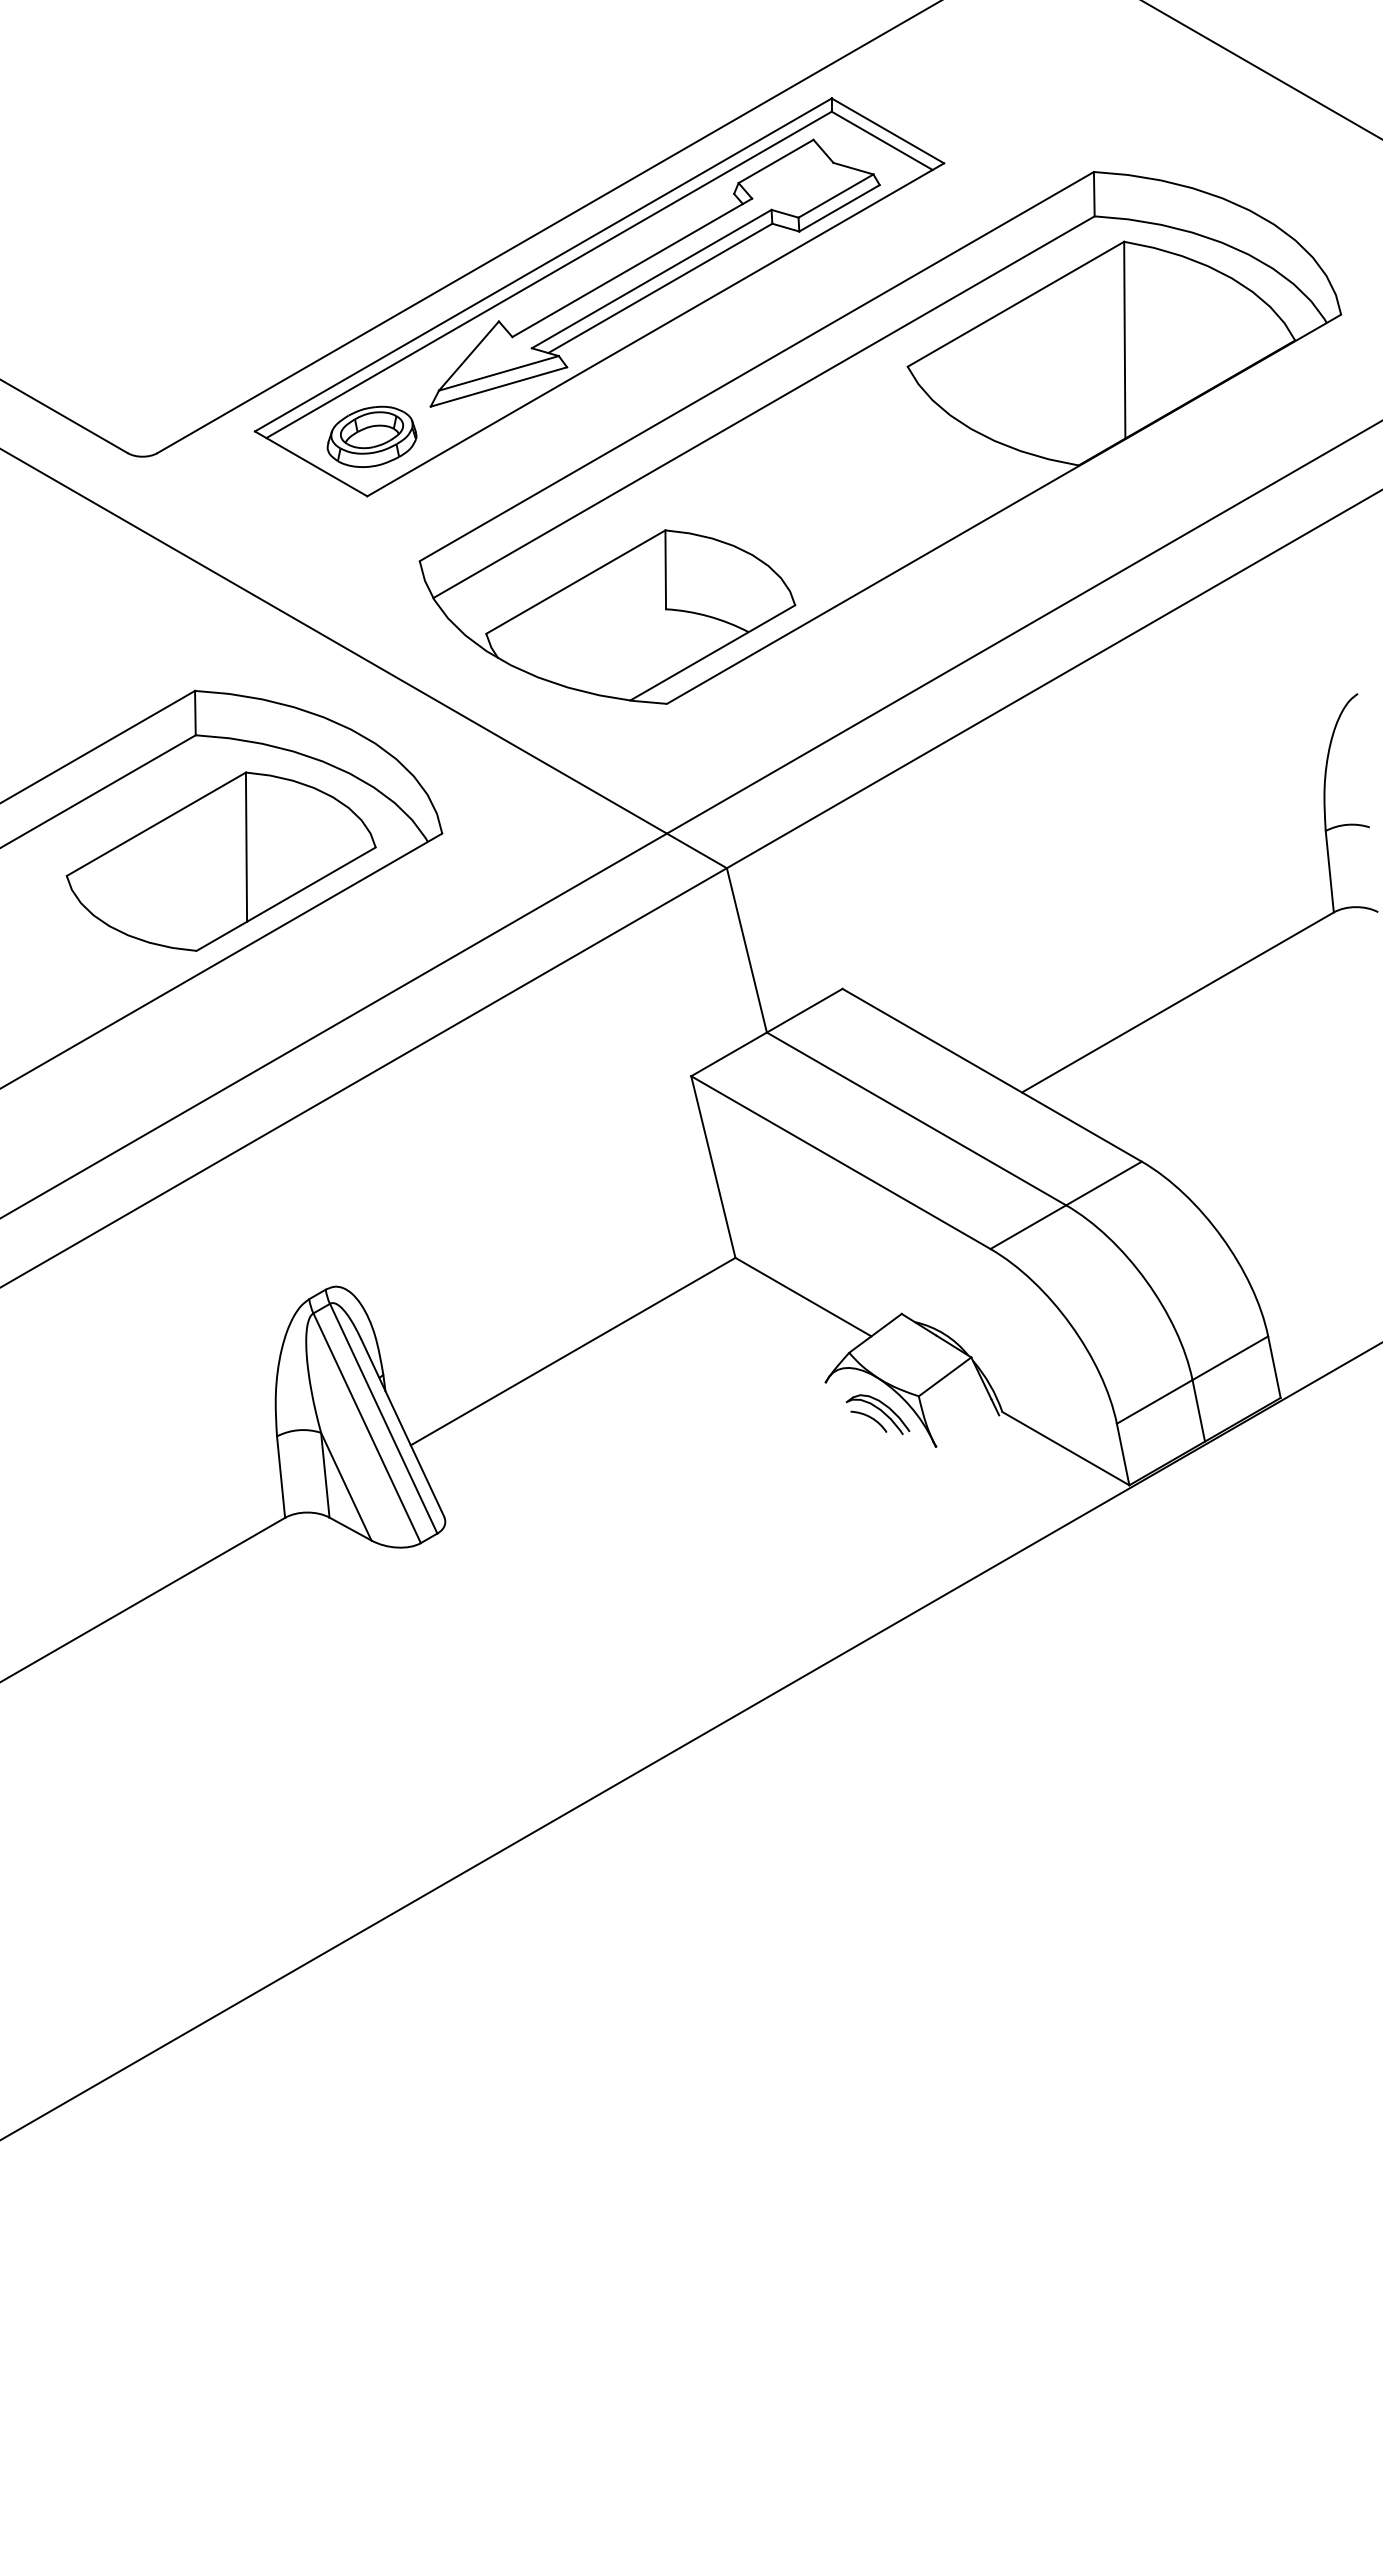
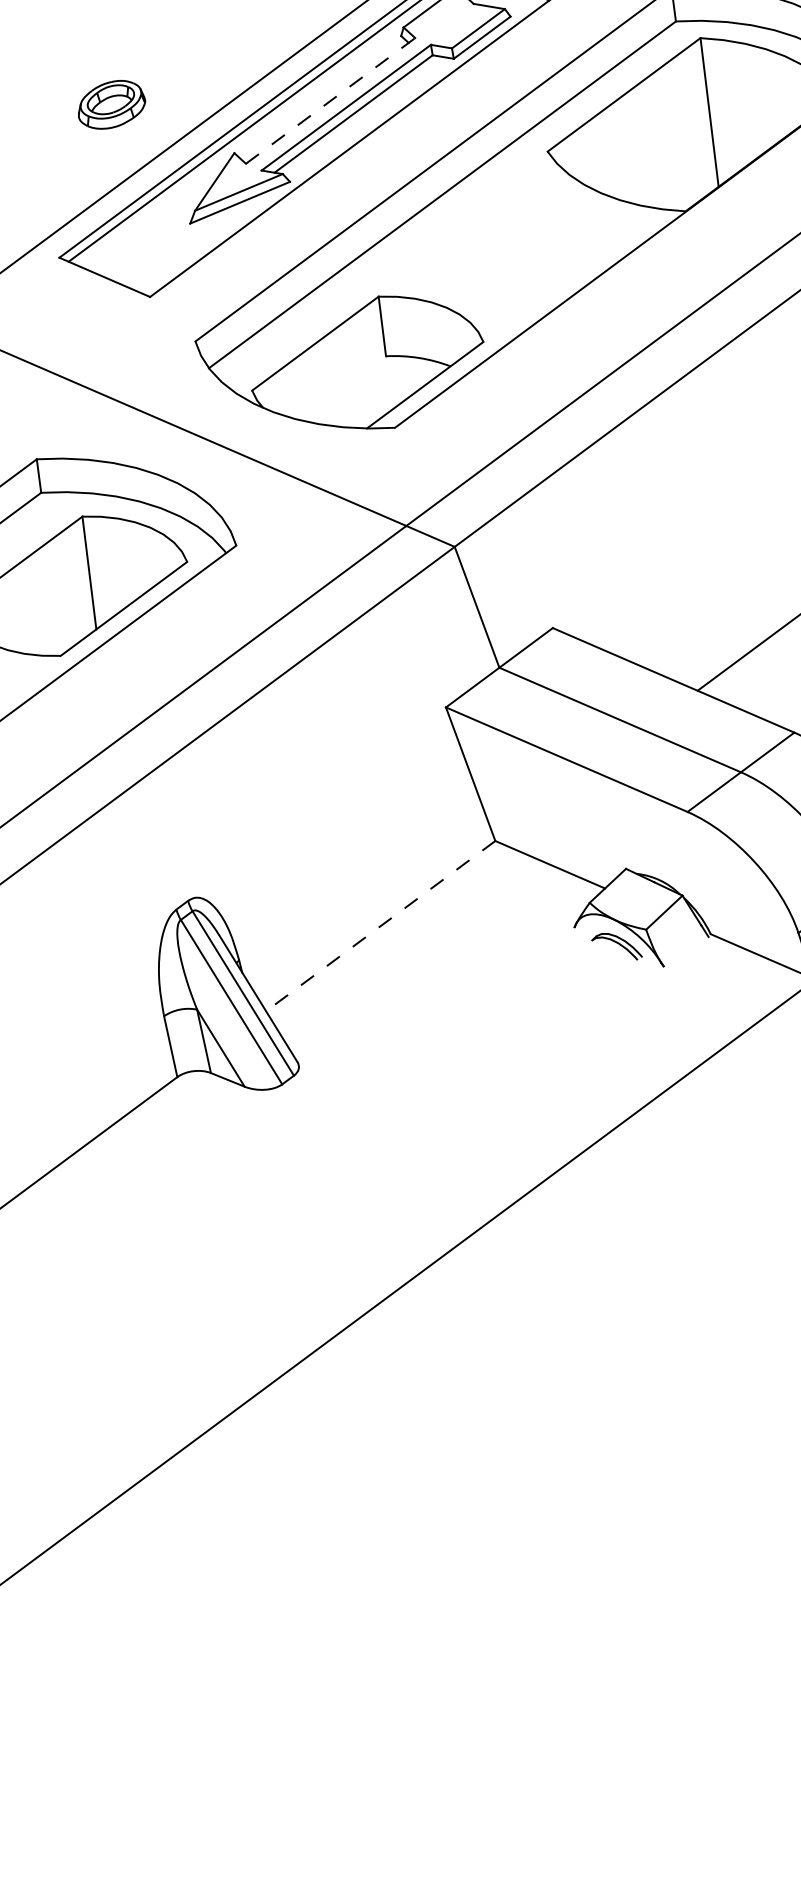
line: (632, 267) -> (330, 100), solid -> dashed
part: (371, 436) -> (111, 104), moved
line: (572, 1351) -> (380, 926), solid -> dashed
arc: (870, 1418) -> (611, 950), removed

